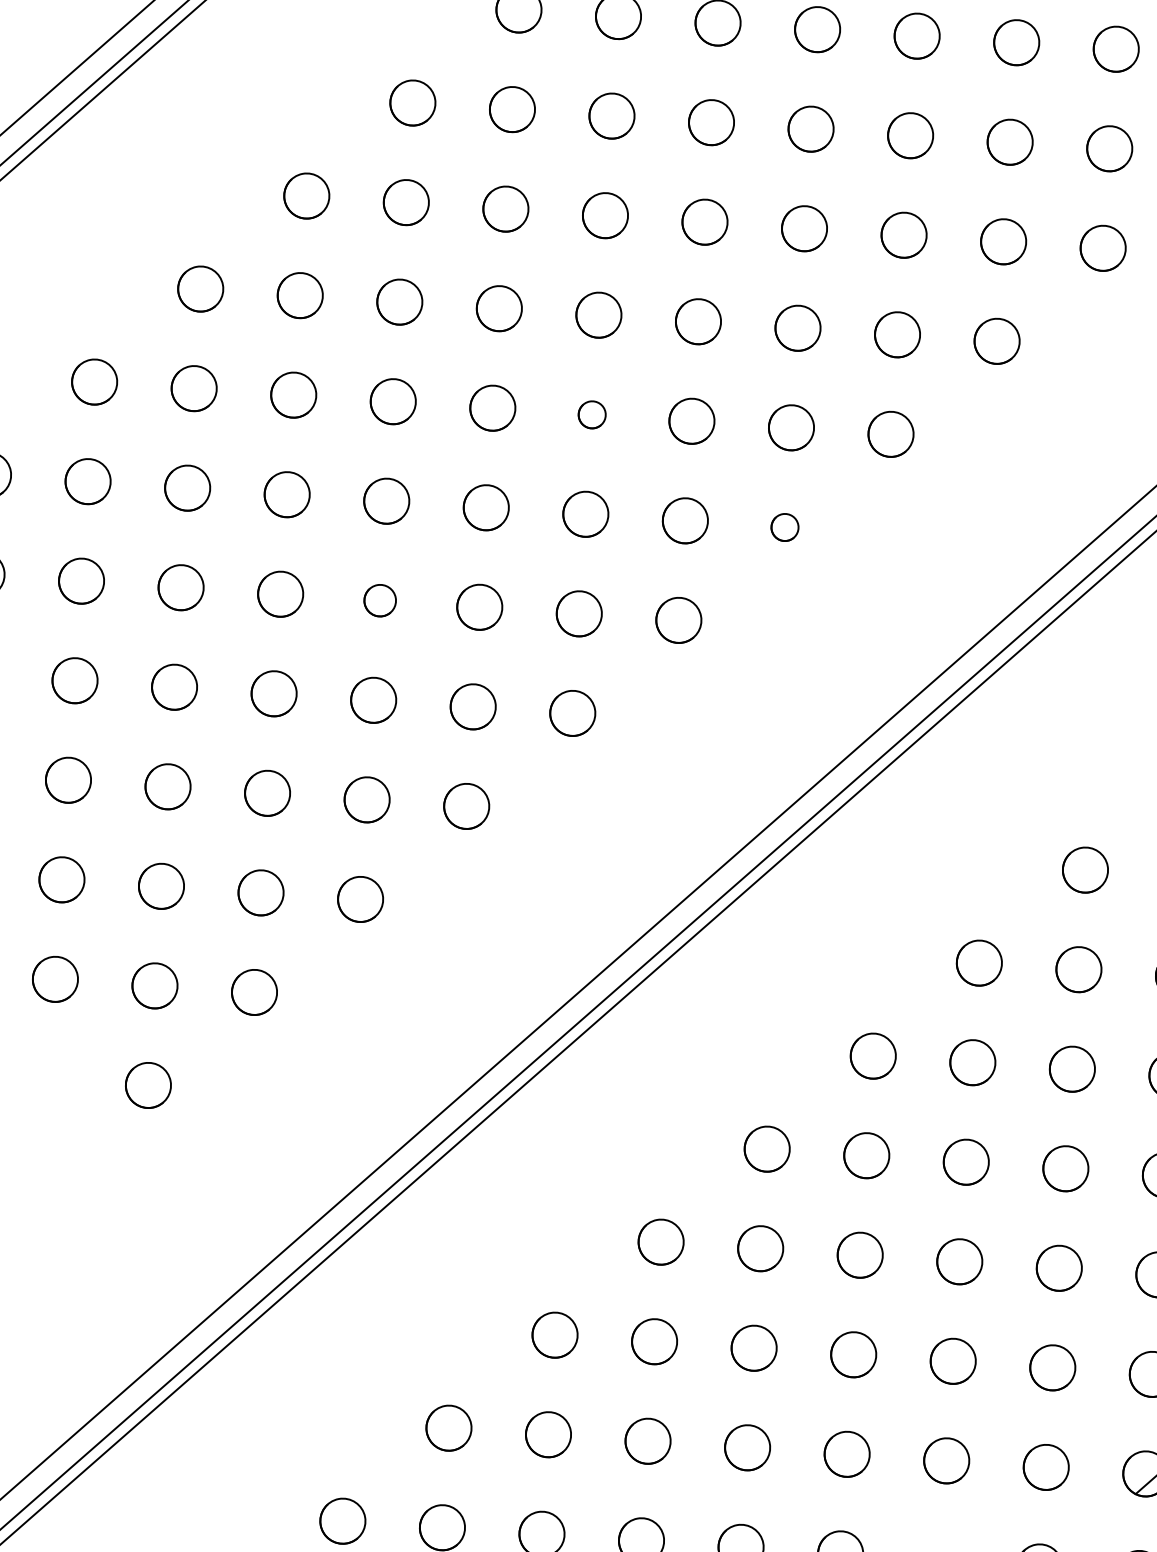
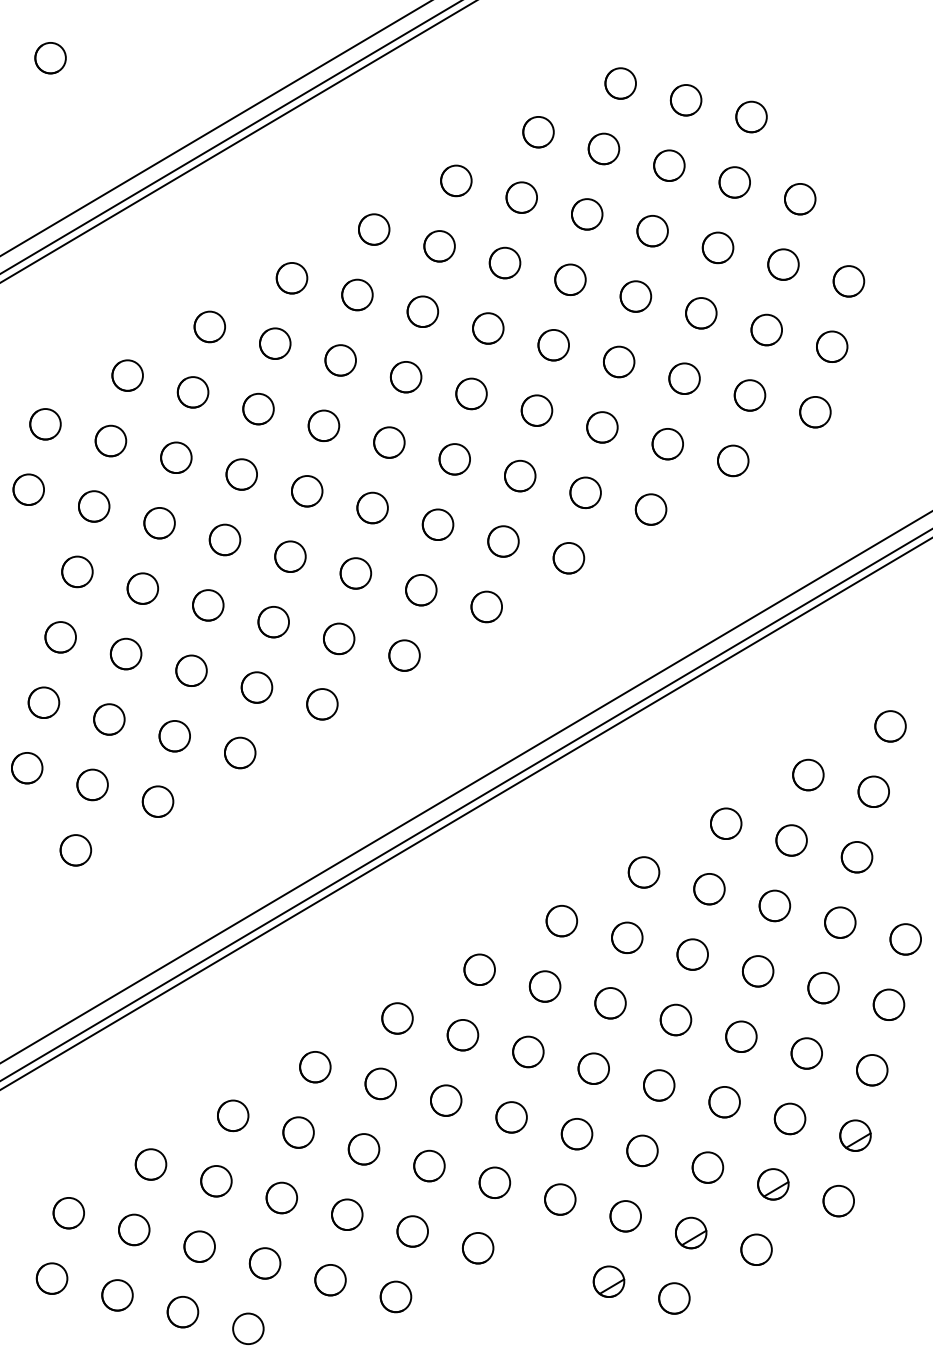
circle: (591, 415) -> (454, 459), size x1.67
part: (784, 527) -> (568, 558), size x1.67
circle: (380, 600) -> (290, 556), size x1.43

